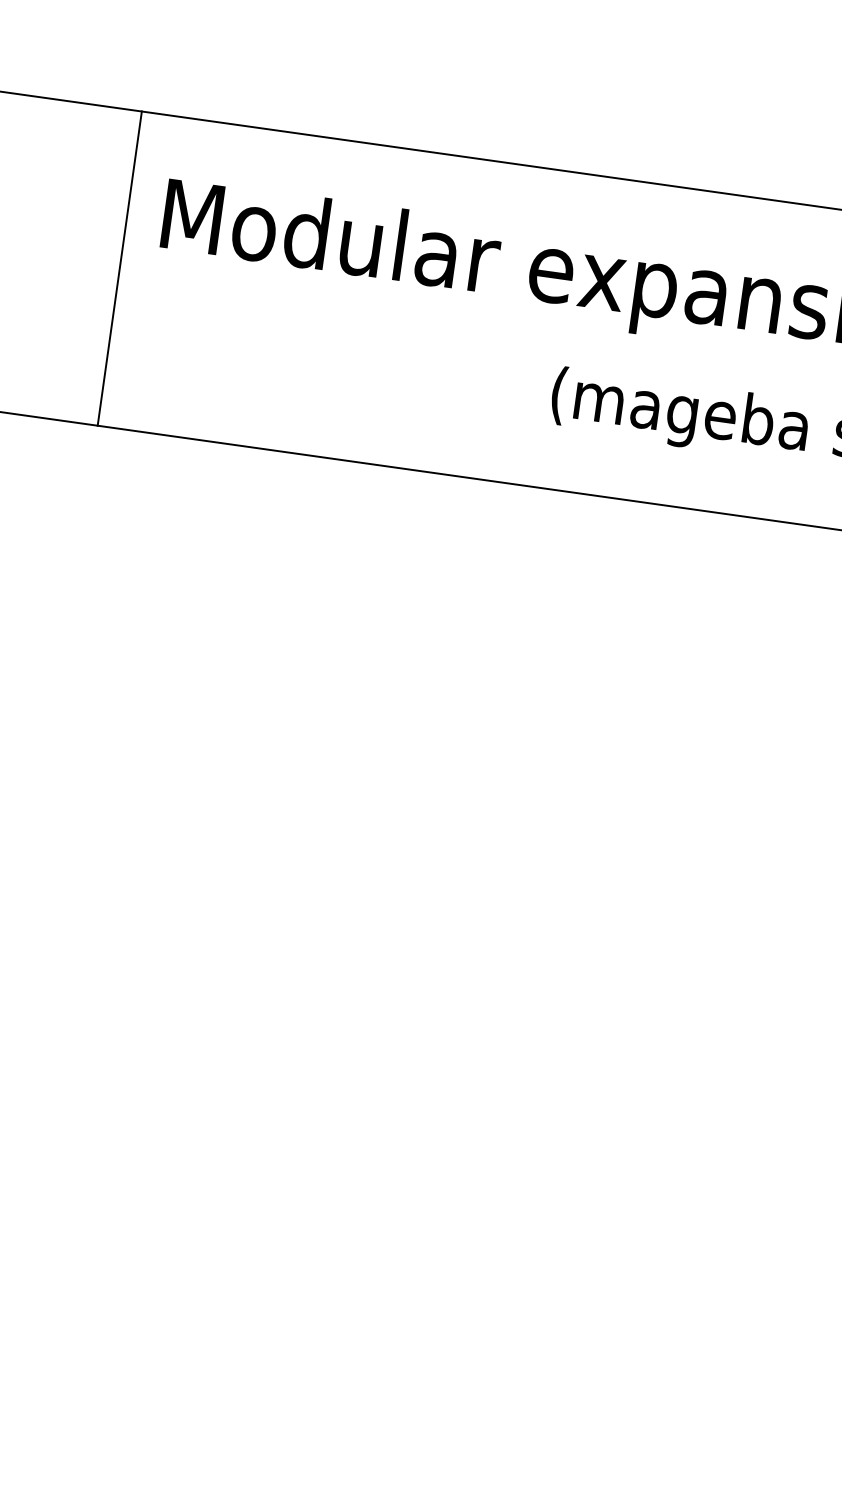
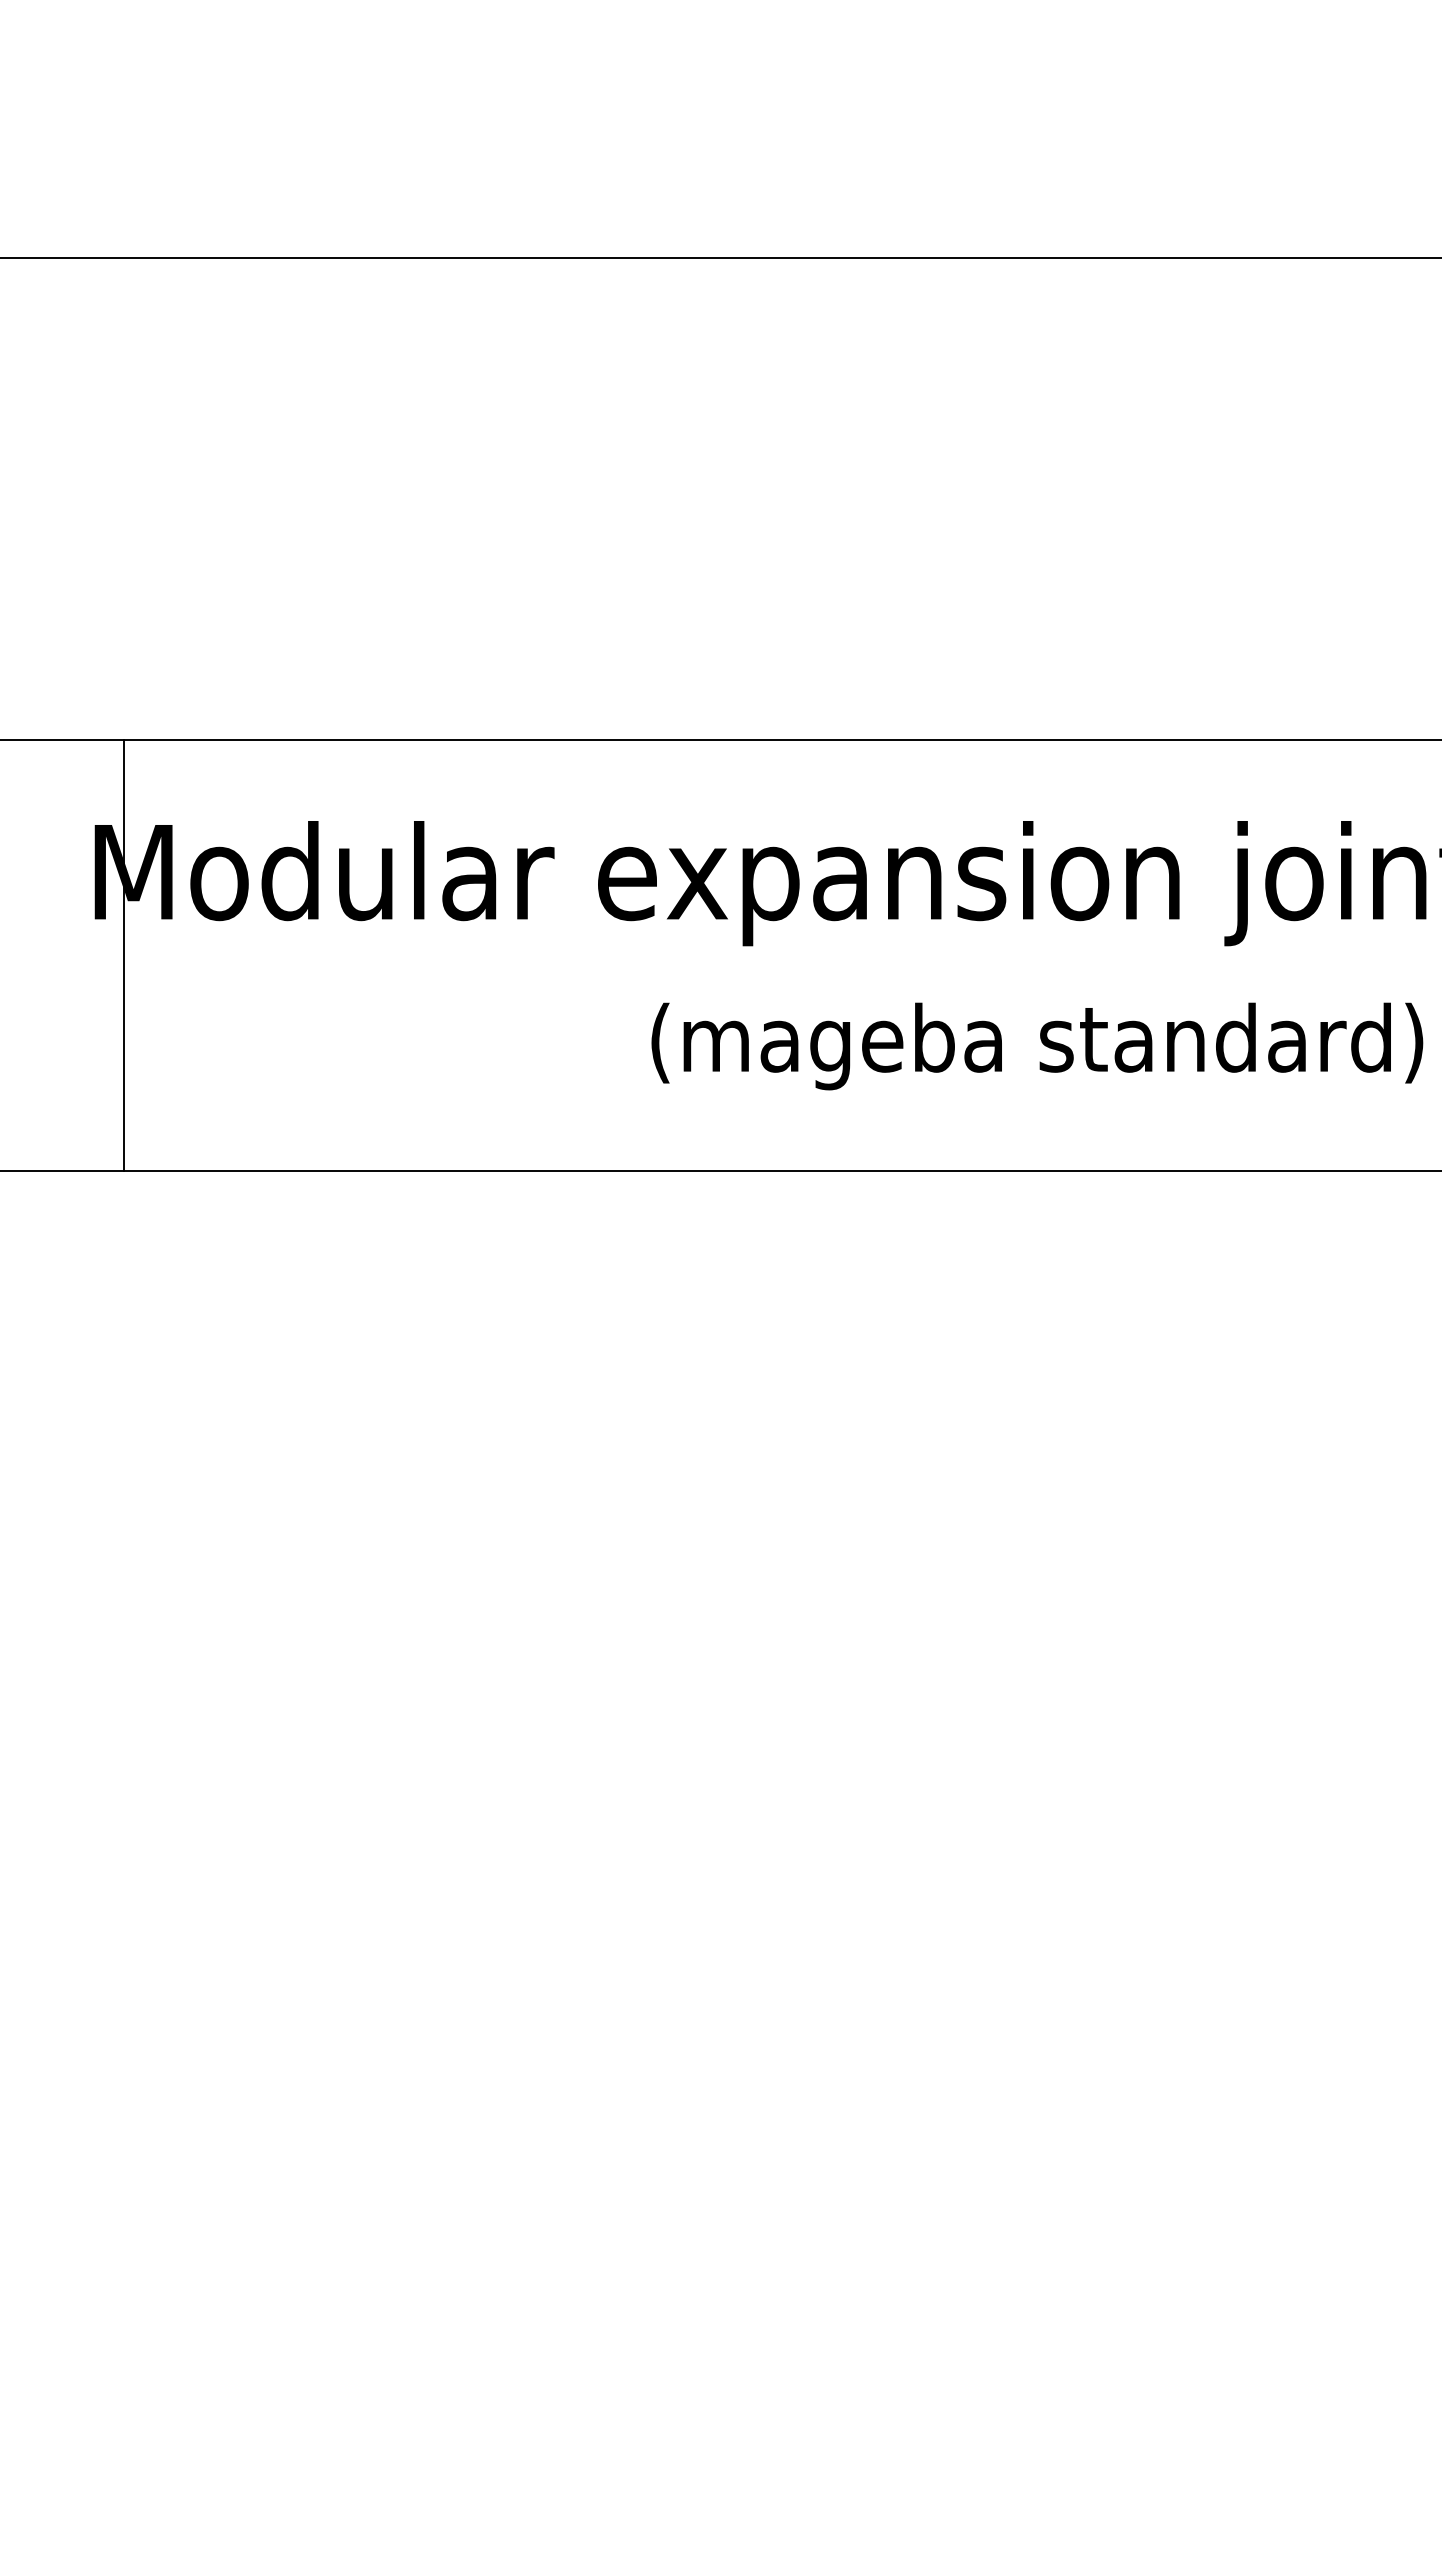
line: (119, 268) -> (124, 955), moved

